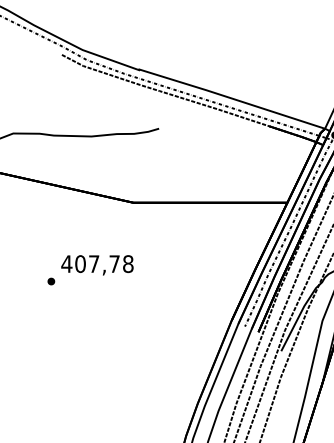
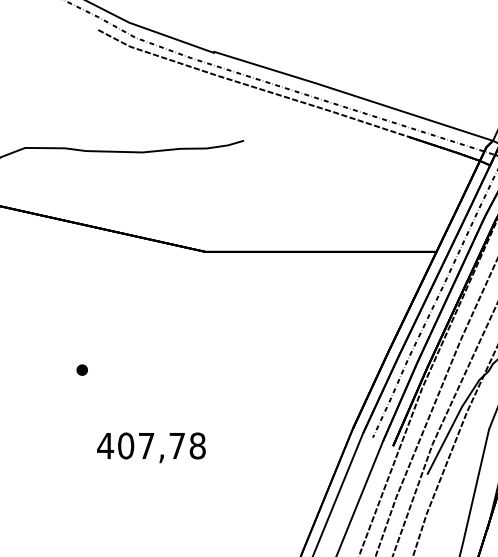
text: (97, 265) -> (151, 448), moved

